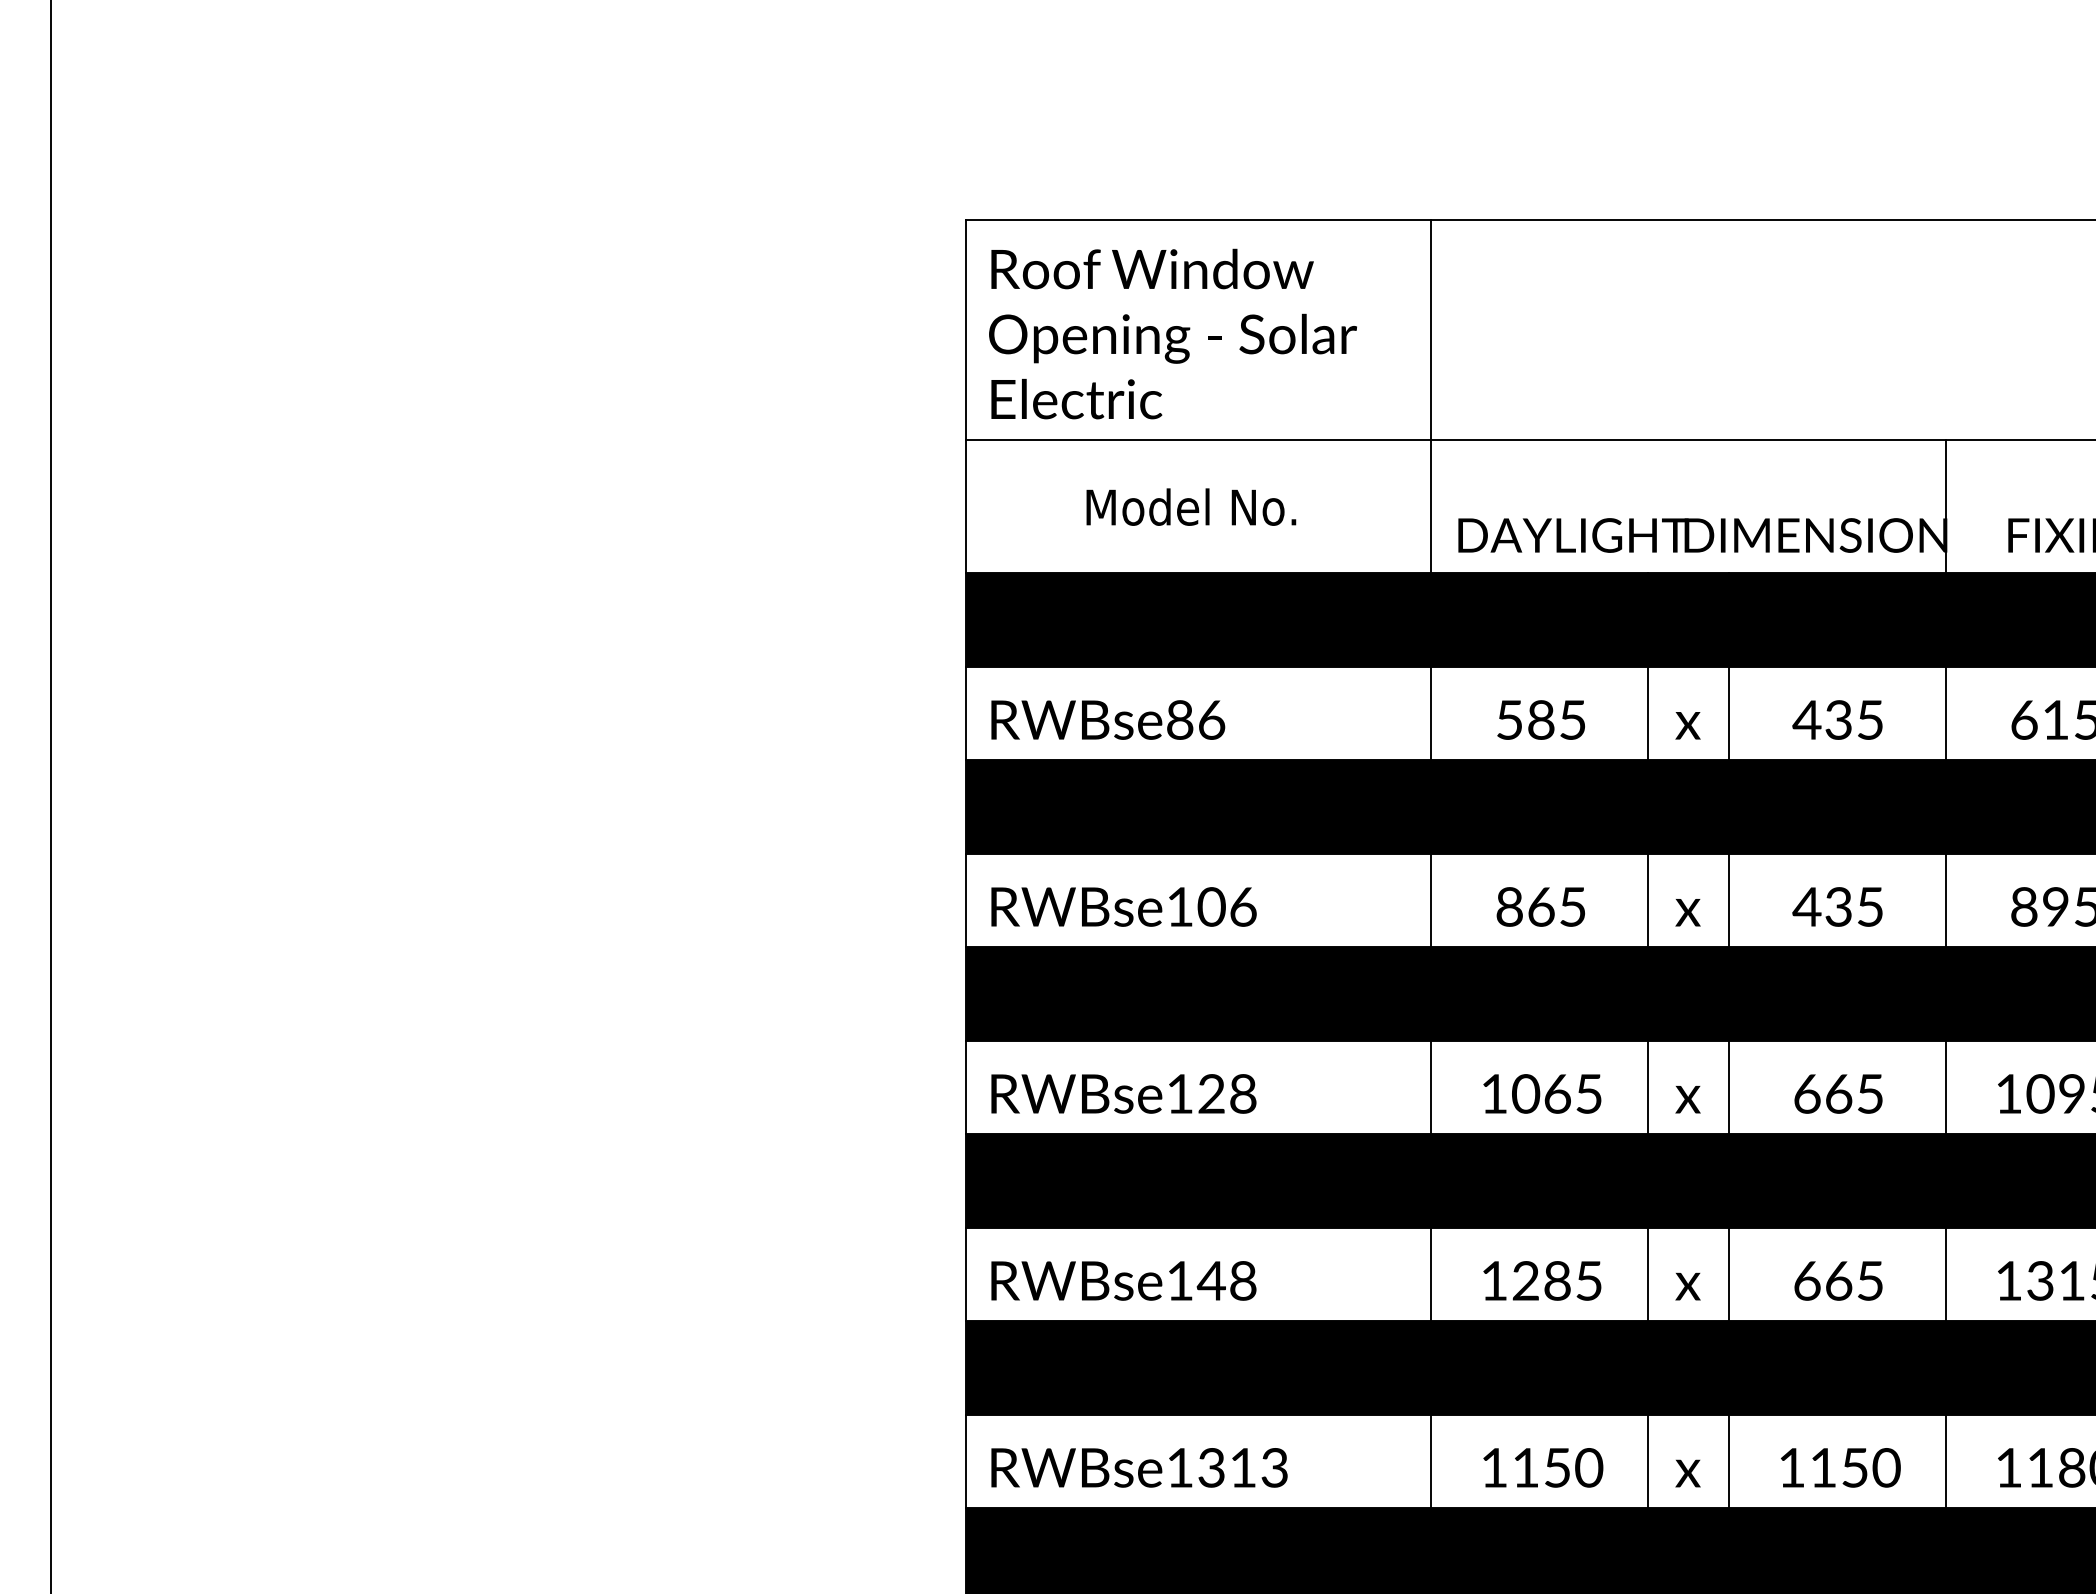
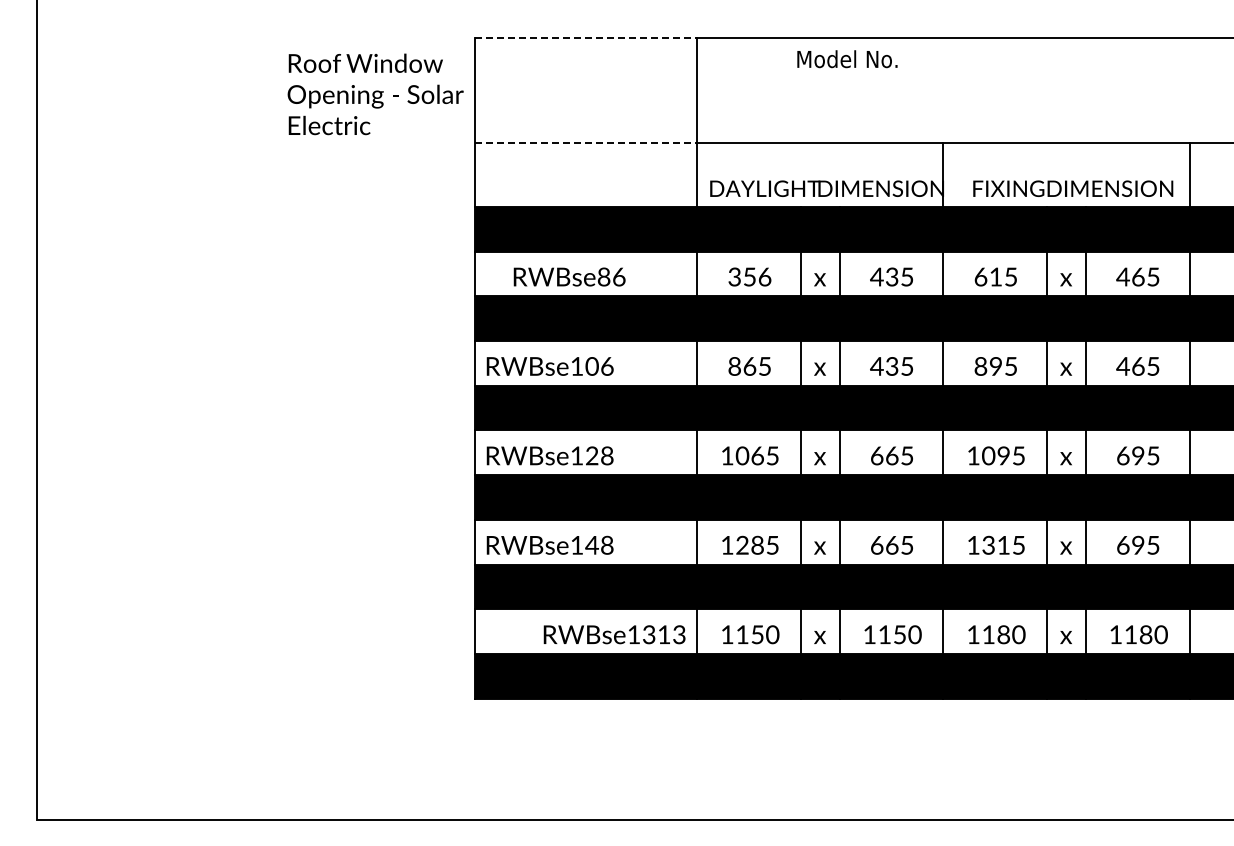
line: (1199, 219) -> (586, 37), solid -> dashed
text: (1172, 334) -> (375, 94), moved
line: (1199, 438) -> (586, 142), solid -> dashed
text: (1191, 507) -> (847, 59), moved
text: (1107, 718) -> (569, 276), moved
text: (1540, 718) -> (749, 276), 585 -> 356
text: (1139, 1467) -> (614, 634), moved

